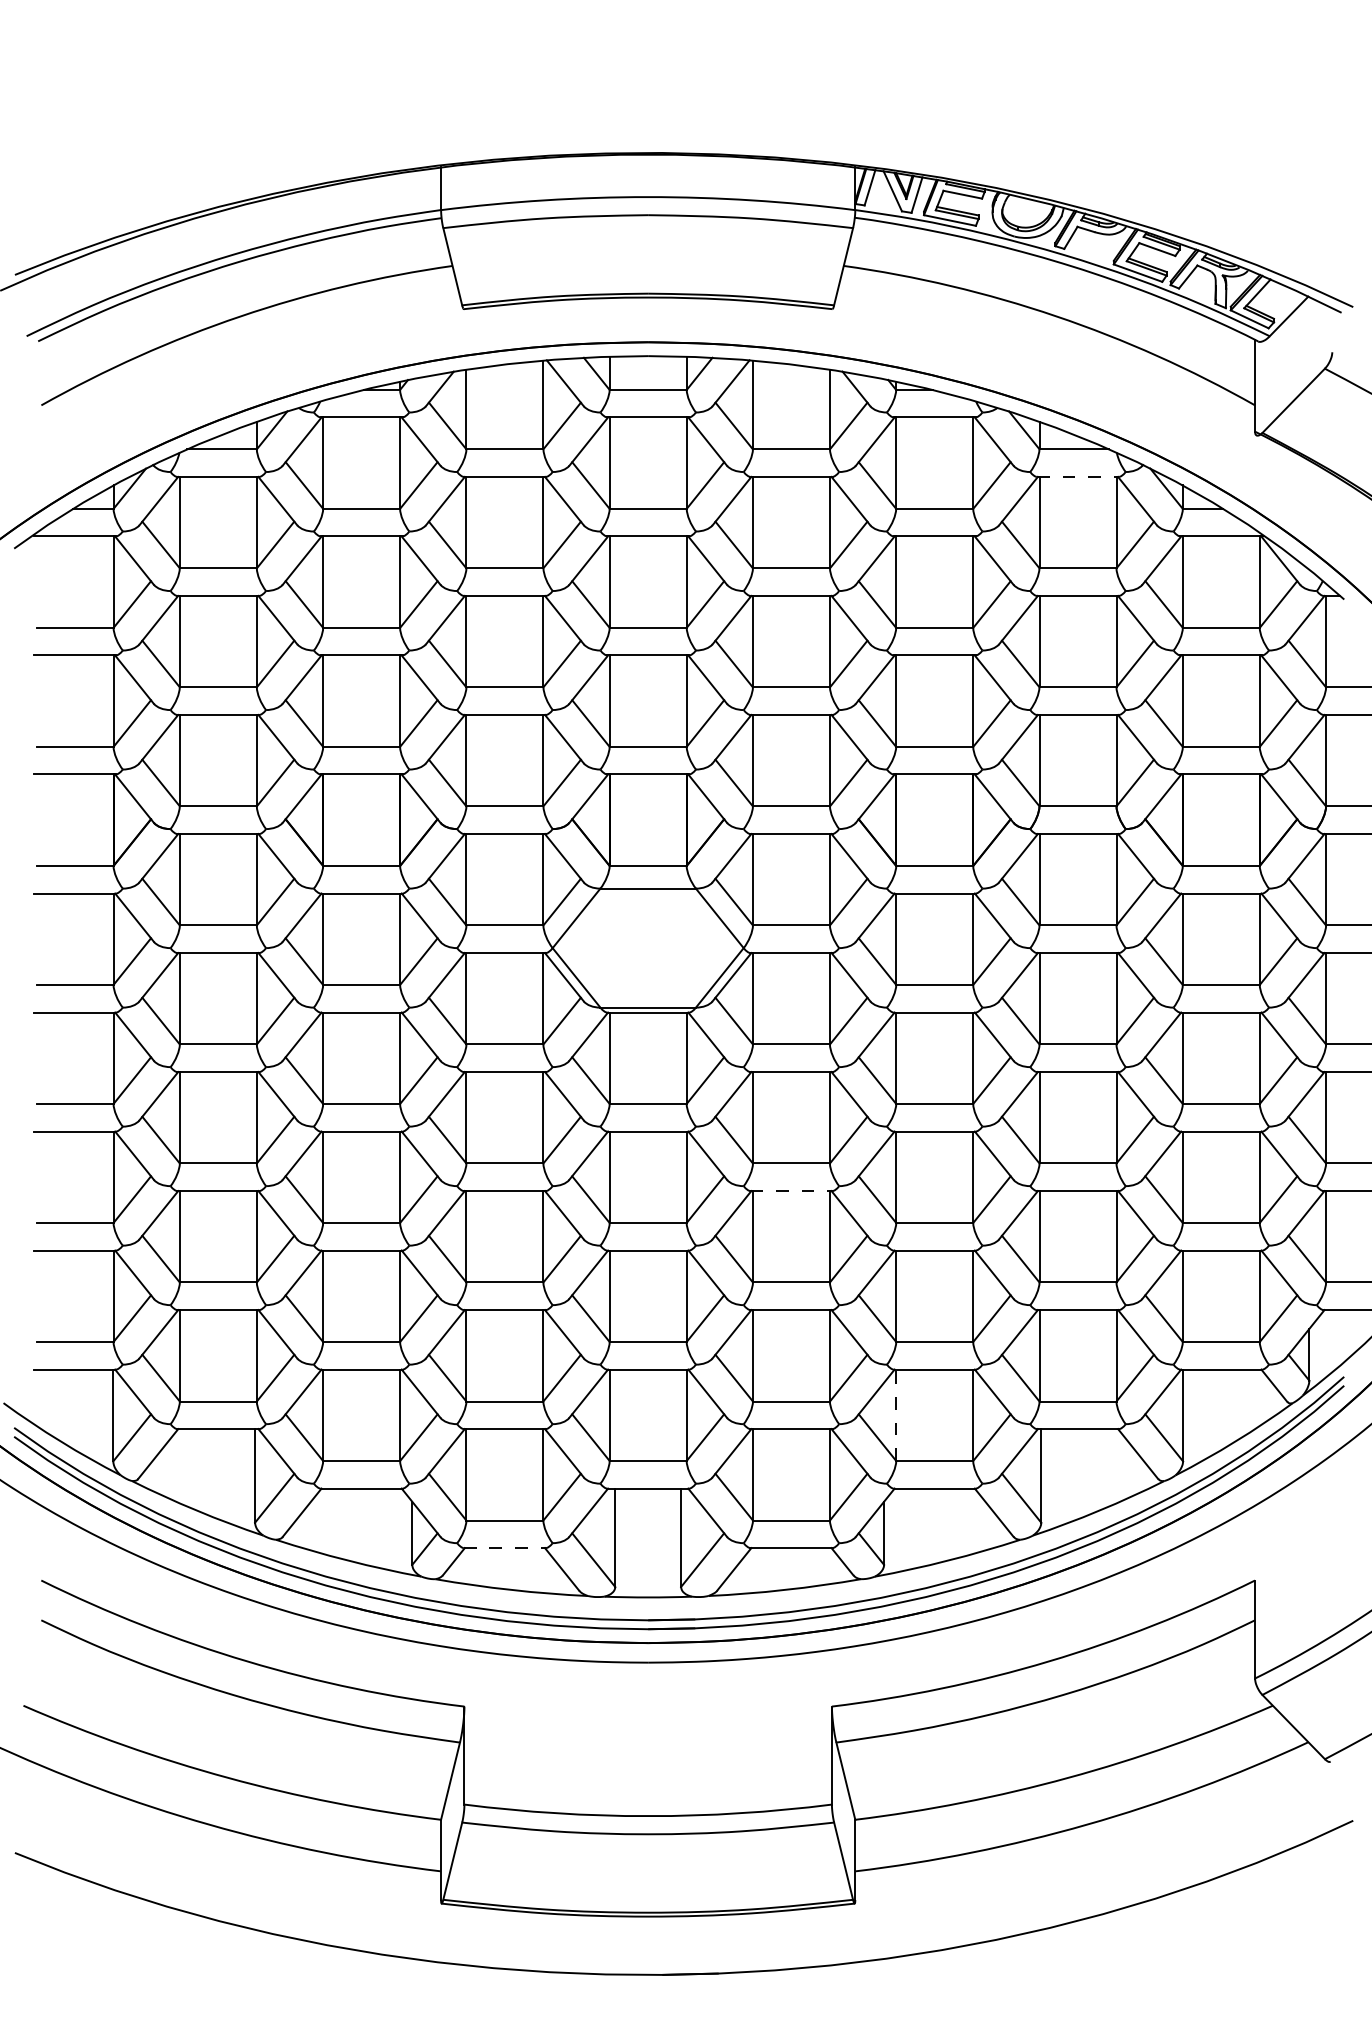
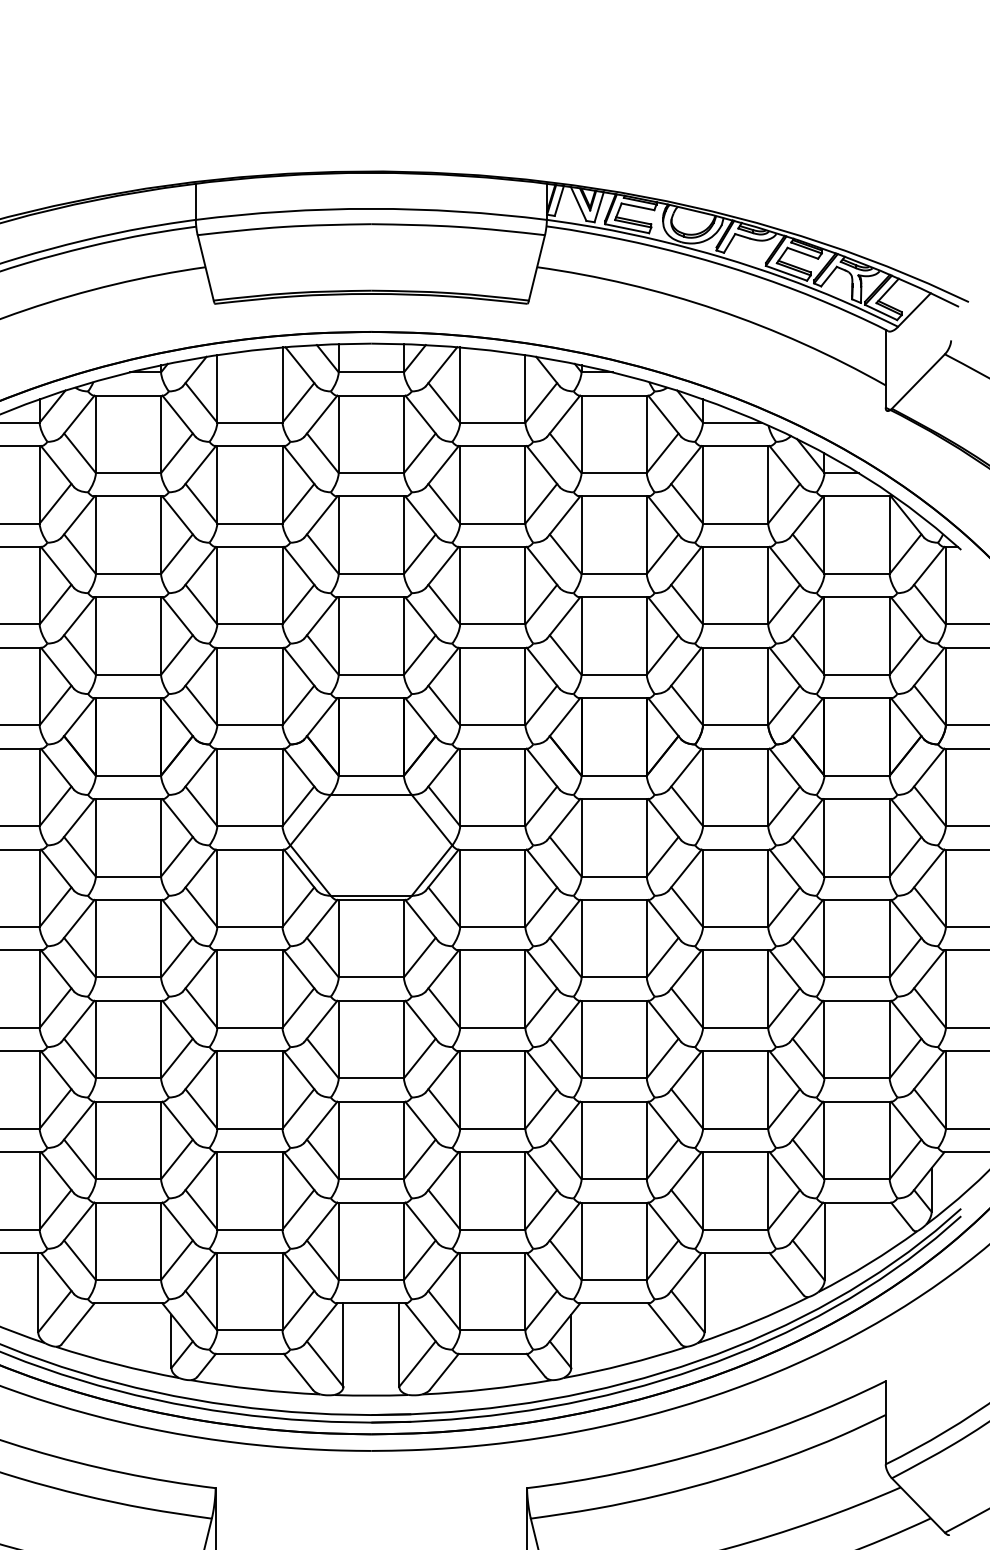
line: (1078, 476) -> (736, 445), dashed -> solid
line: (791, 1191) -> (492, 1051), dashed -> solid
line: (896, 1415) -> (581, 1241), dashed -> solid
line: (505, 1548) -> (250, 1354), dashed -> solid

